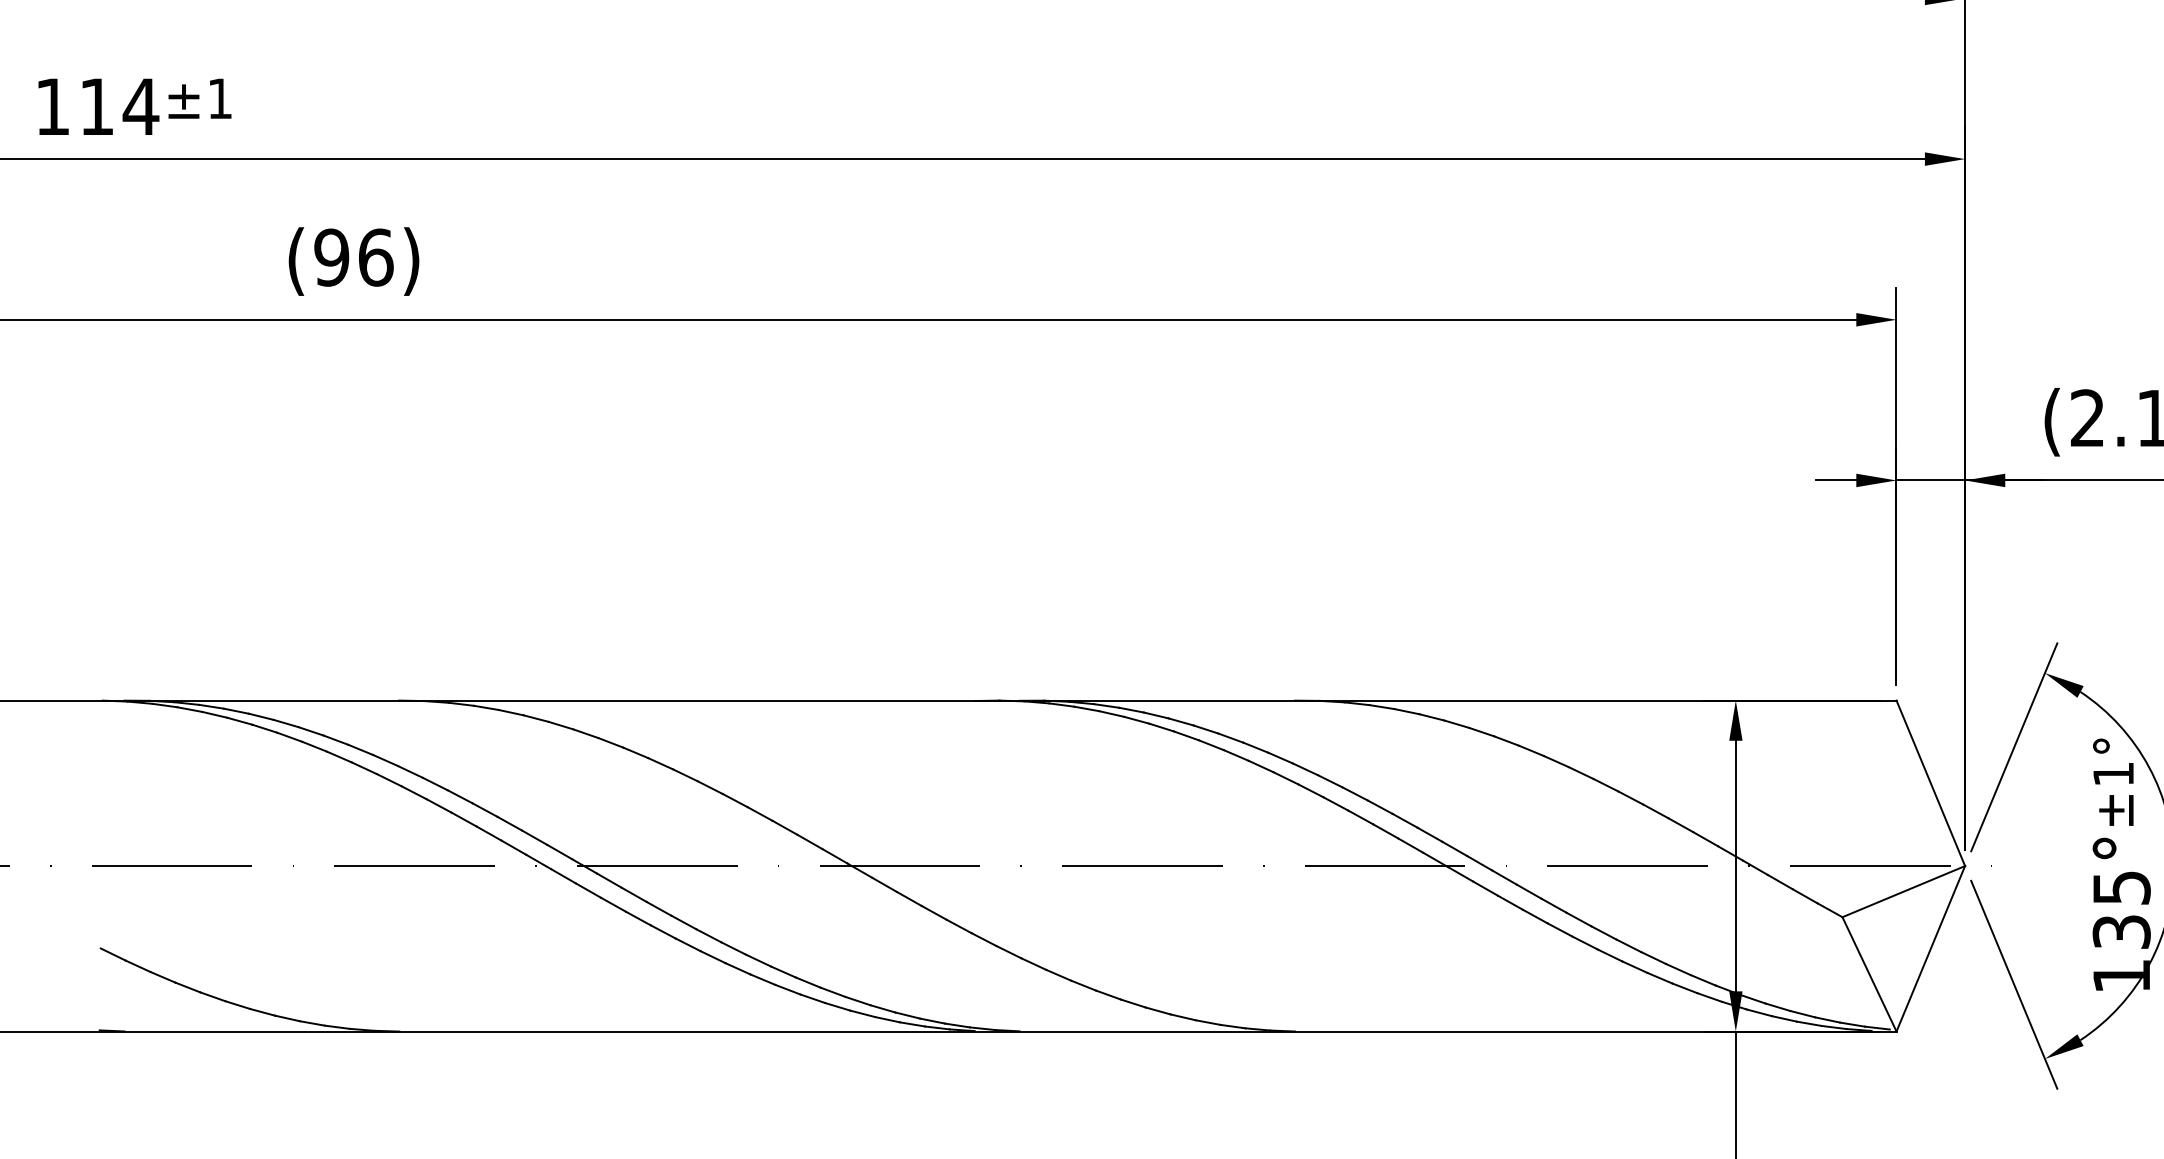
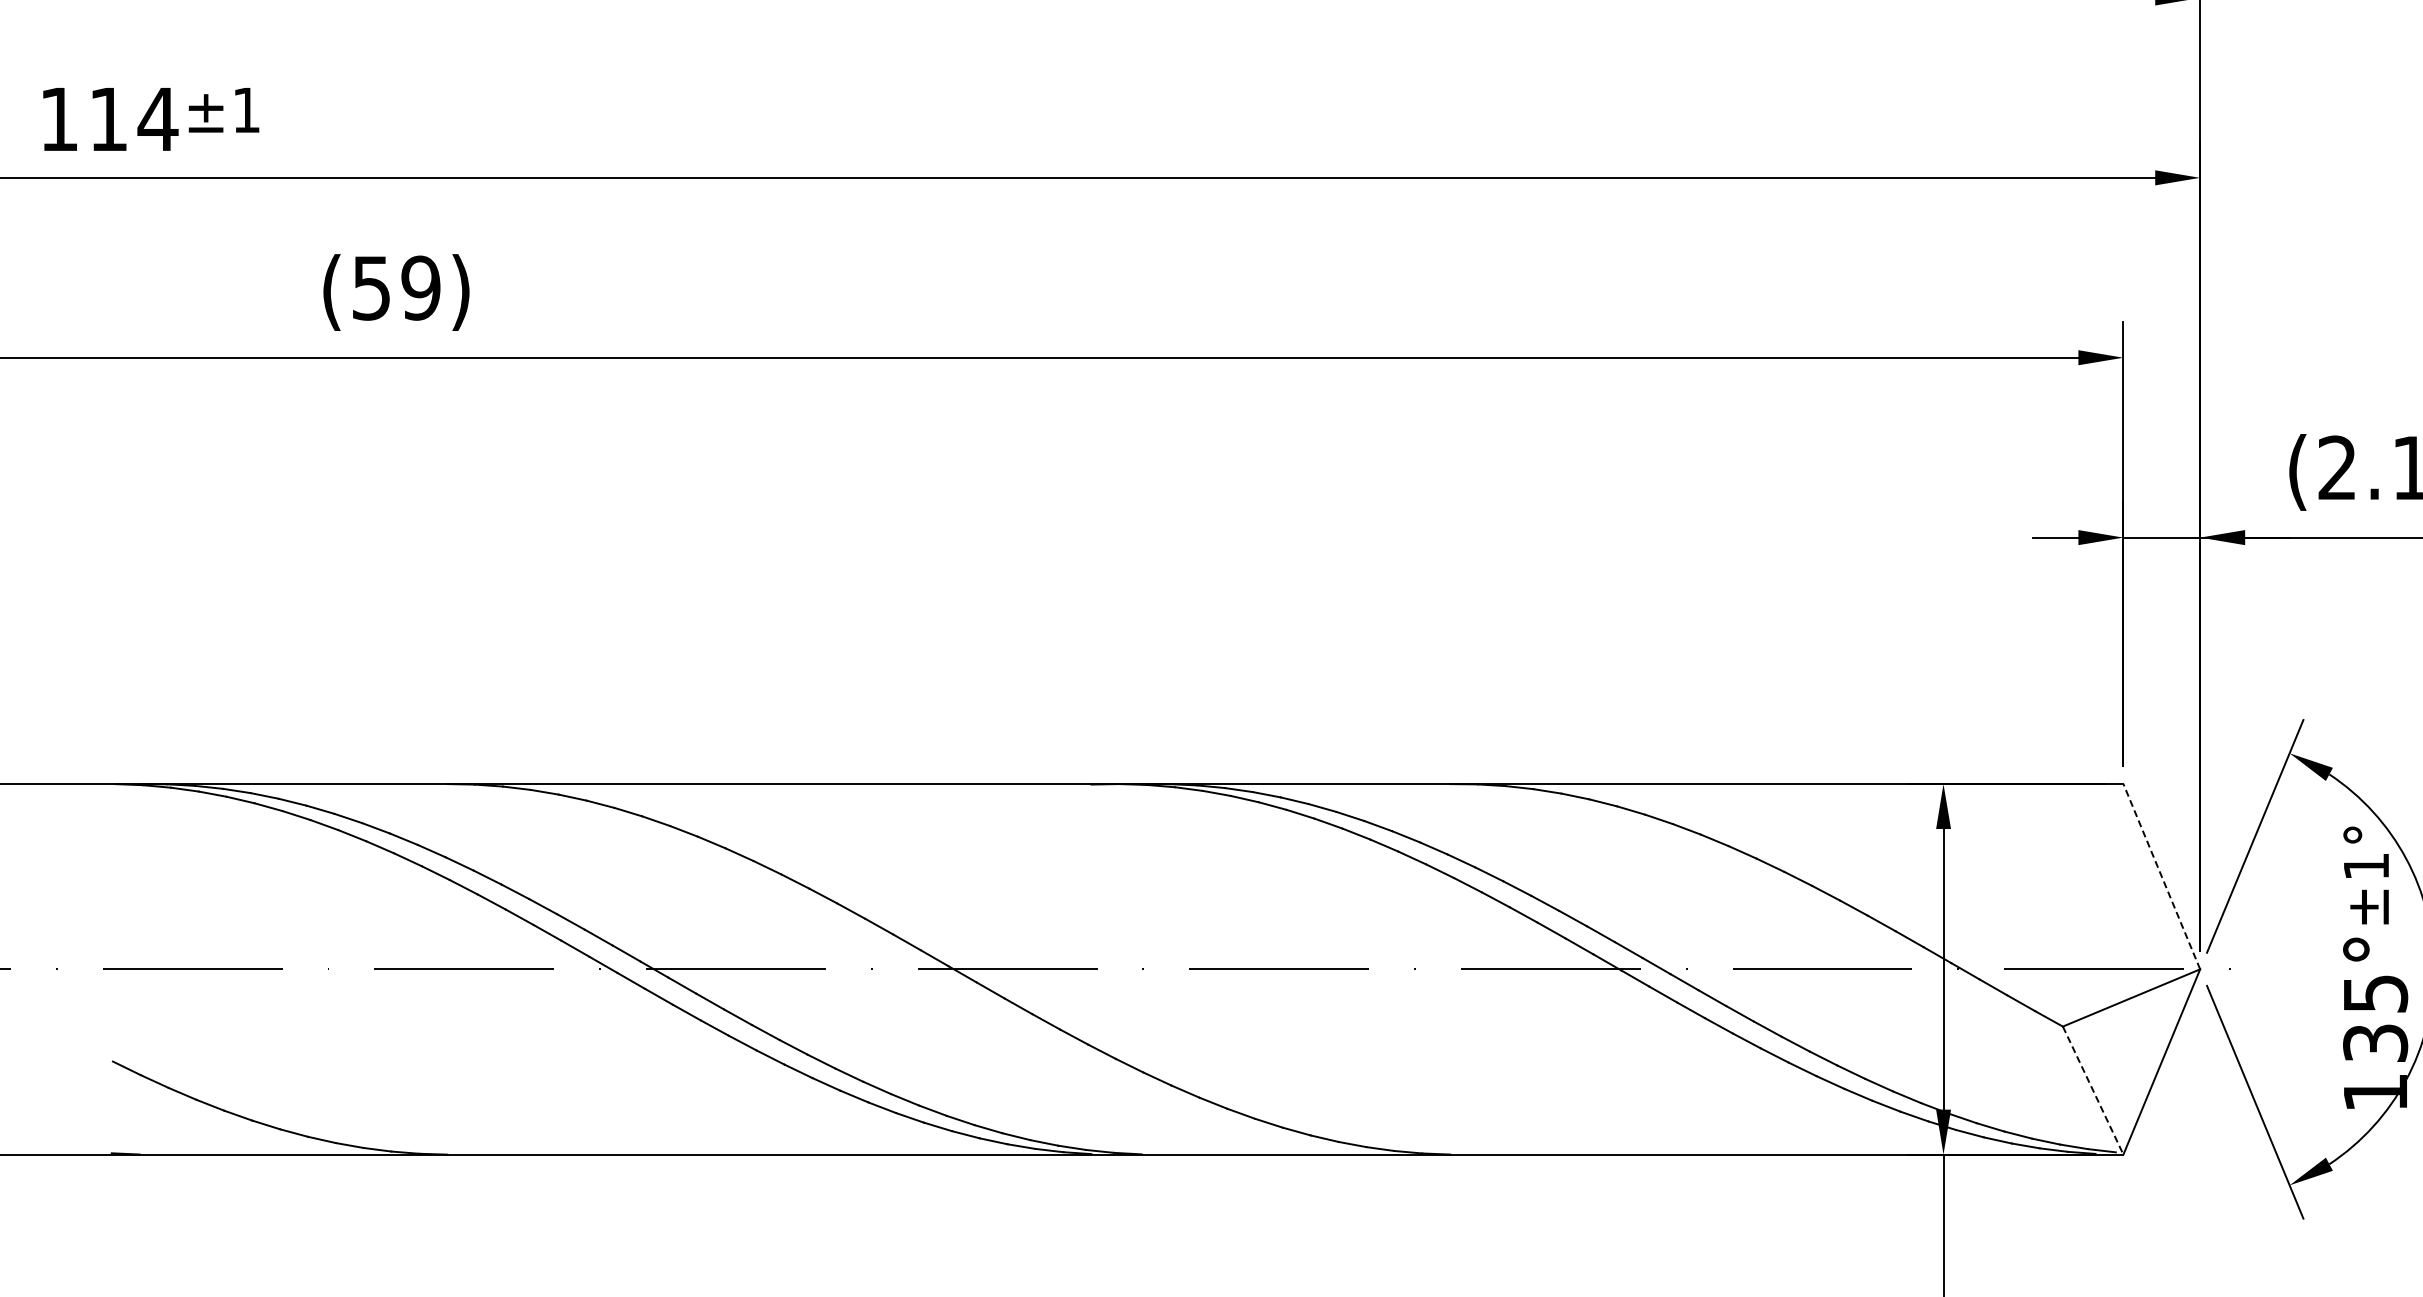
text: (354, 257) -> (396, 287), (96) -> (59)
line: (1930, 783) -> (2161, 876), solid -> dashed
line: (1869, 974) -> (2093, 1090), solid -> dashed

